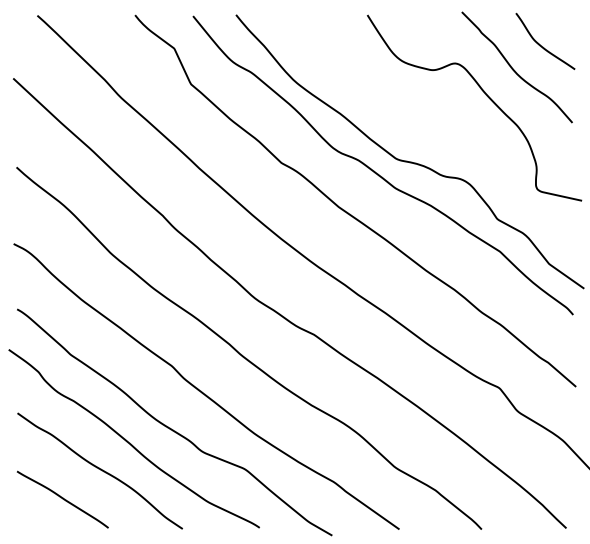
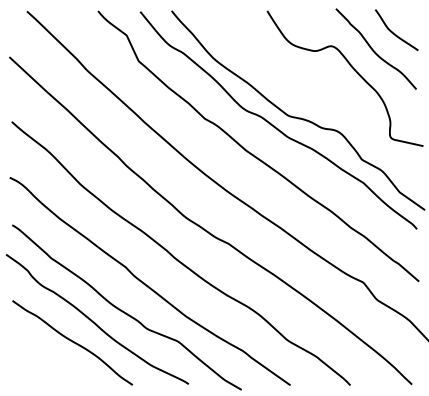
curve: (62, 499) -> (45, 363), removed

